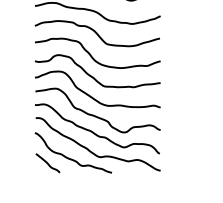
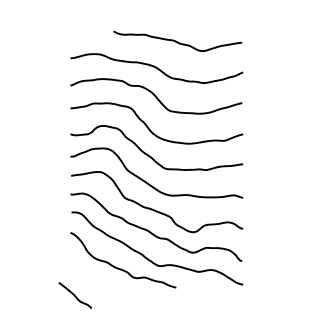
curve: (47, 163) -> (74, 295), moved

